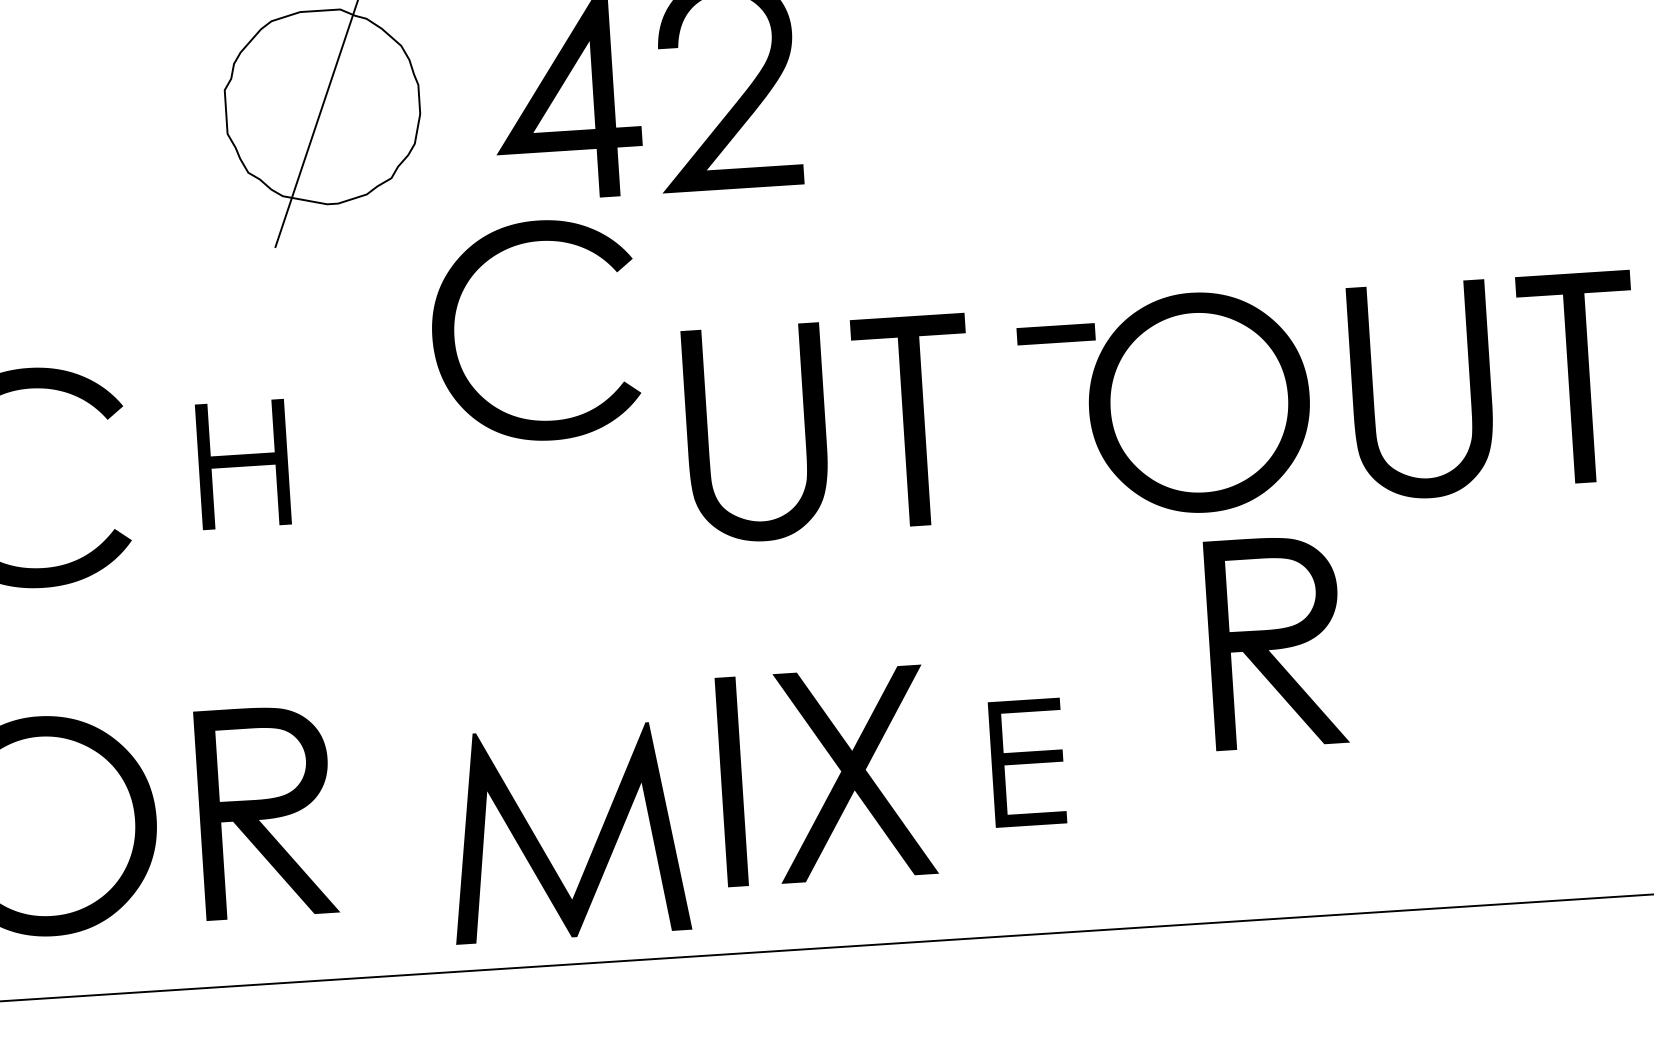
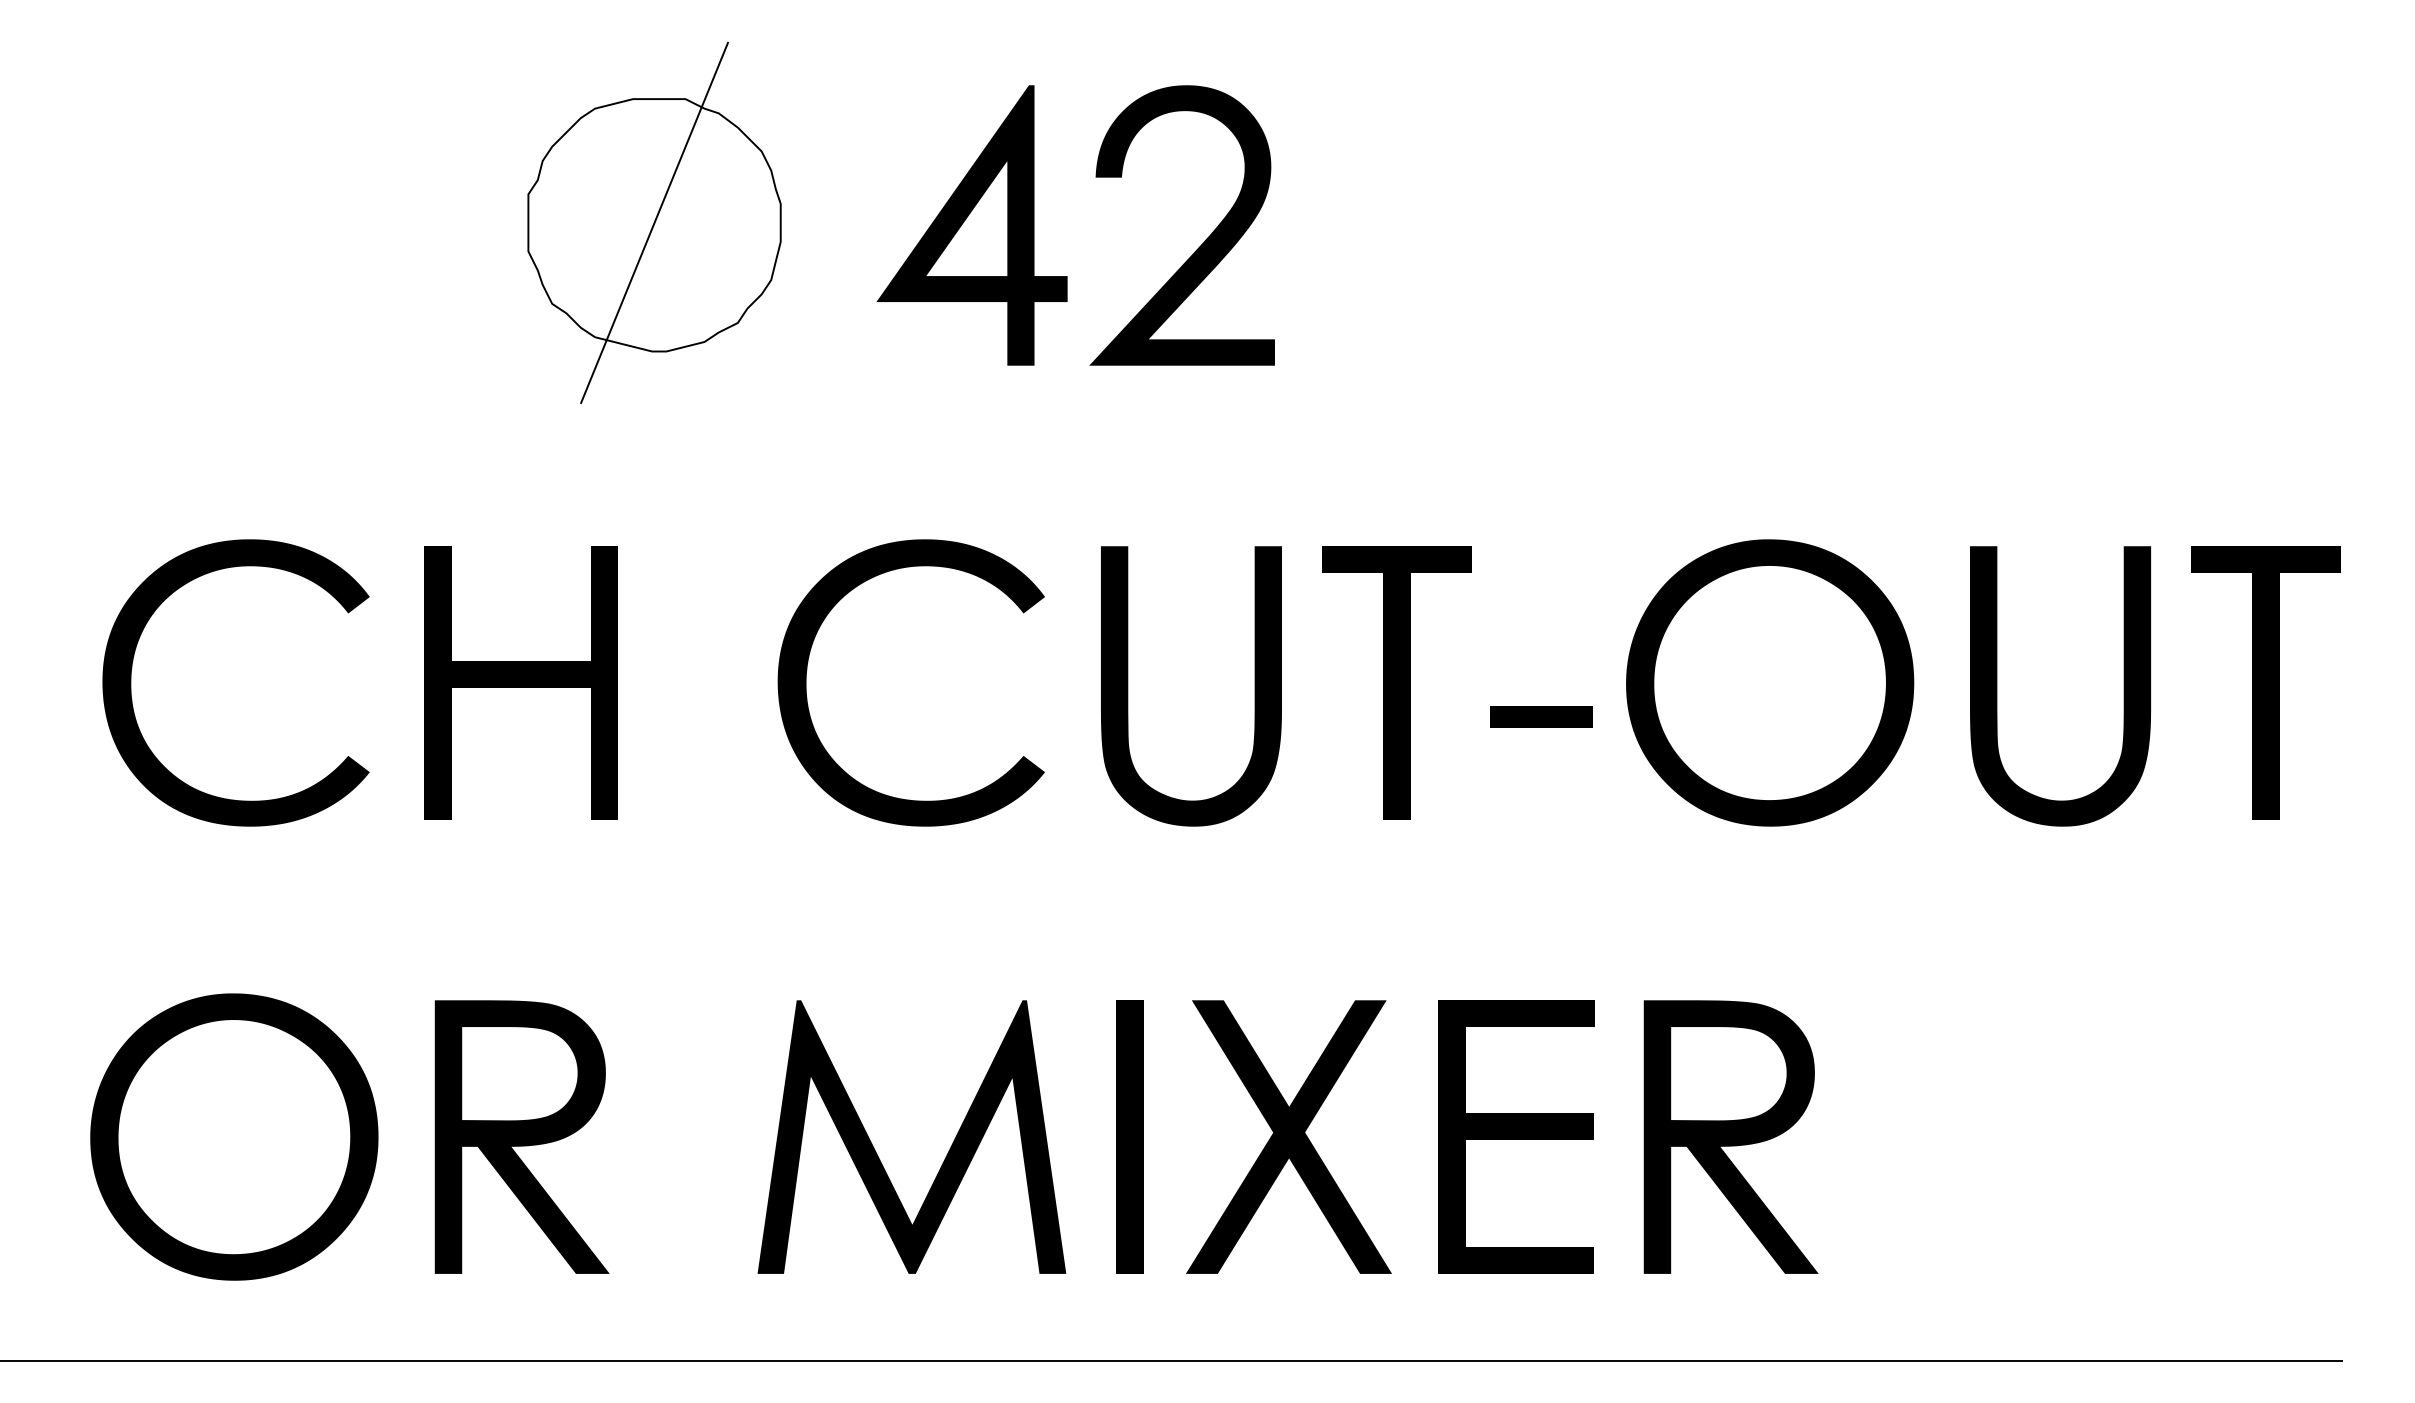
part: (454, 326) -> (807, 670), moved
part: (1056, 333) -> (1541, 716), moved
part: (242, 464) -> (520, 682), size x1.67
part: (1275, 641) -> (1730, 1136), moved
part: (1027, 762) -> (1516, 1136), size x1.67
part: (541, 846) -> (877, 1153), moved

